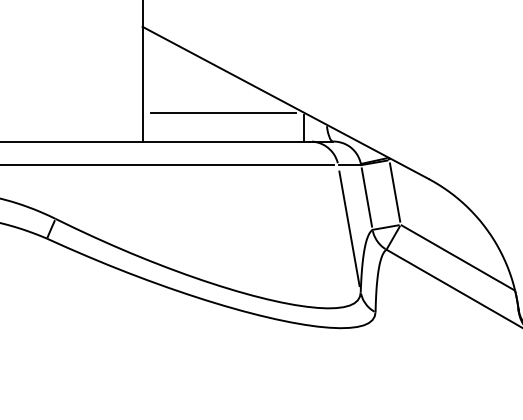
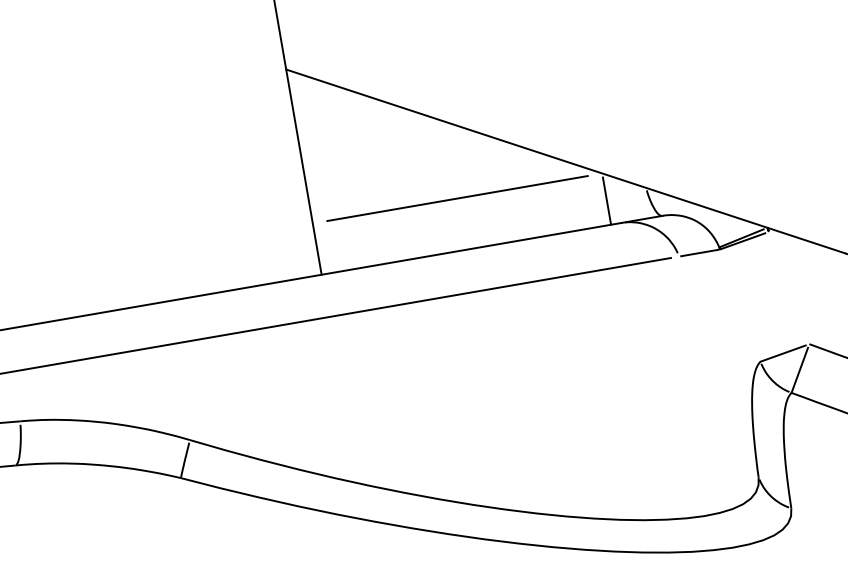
line: (394, 192) -> (788, 288), removed
line: (366, 197) -> (739, 305), removed
line: (349, 228) -> (718, 366), removed

